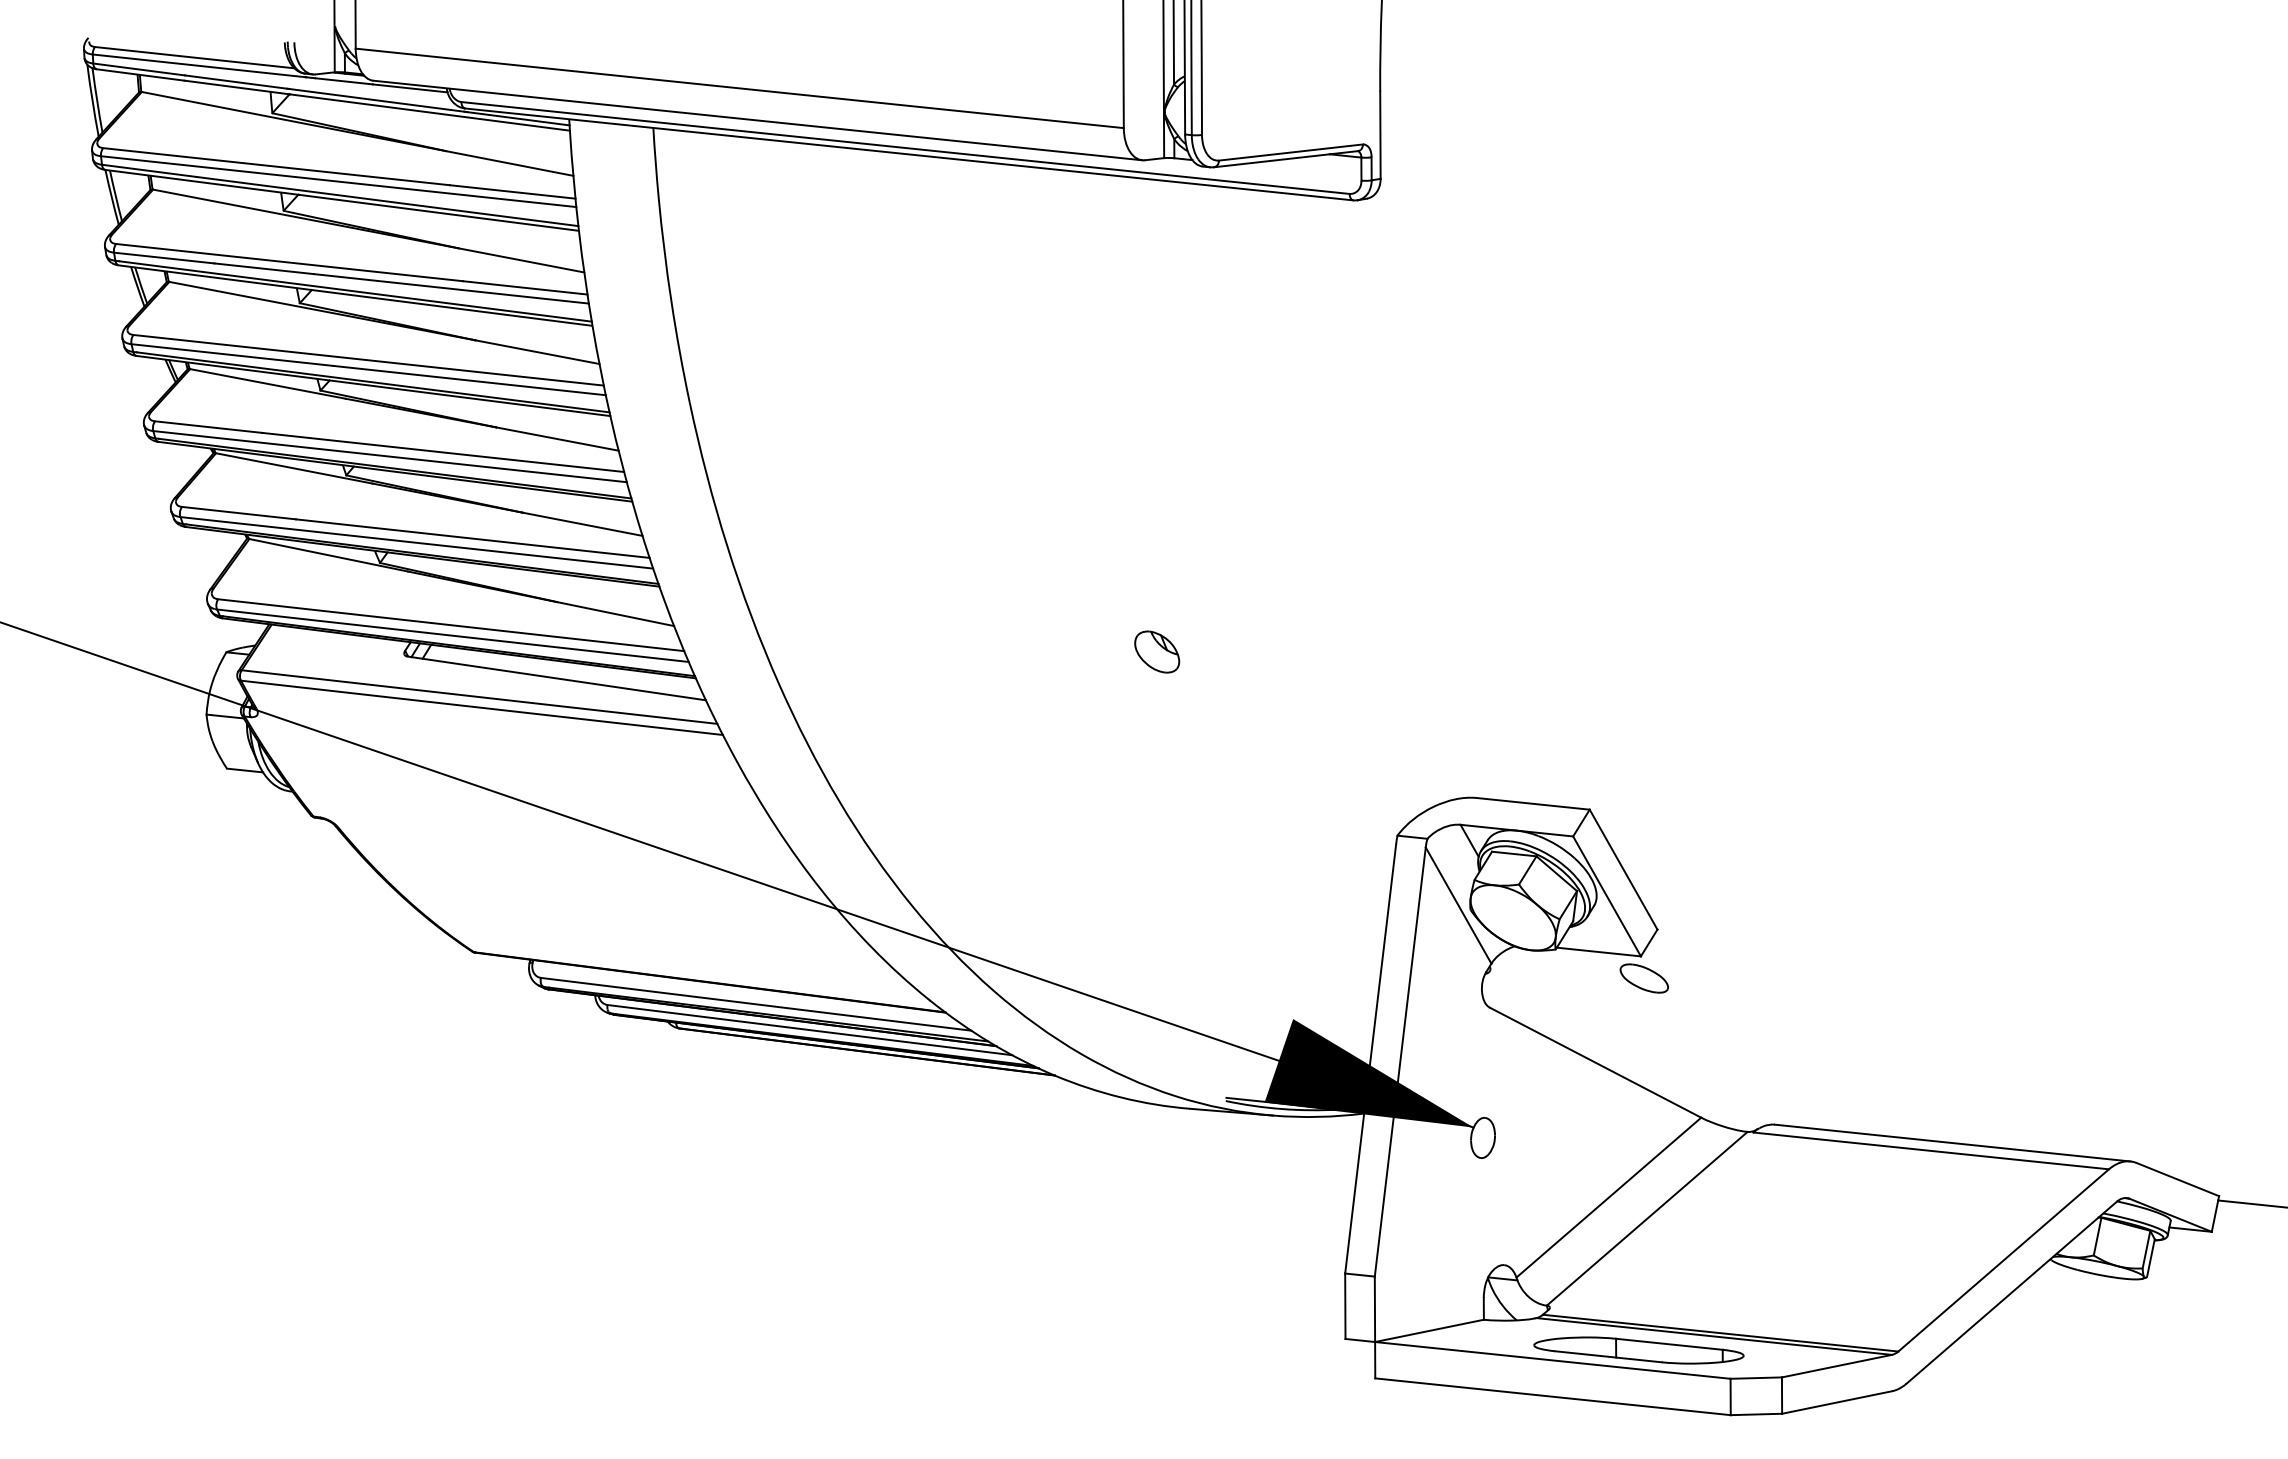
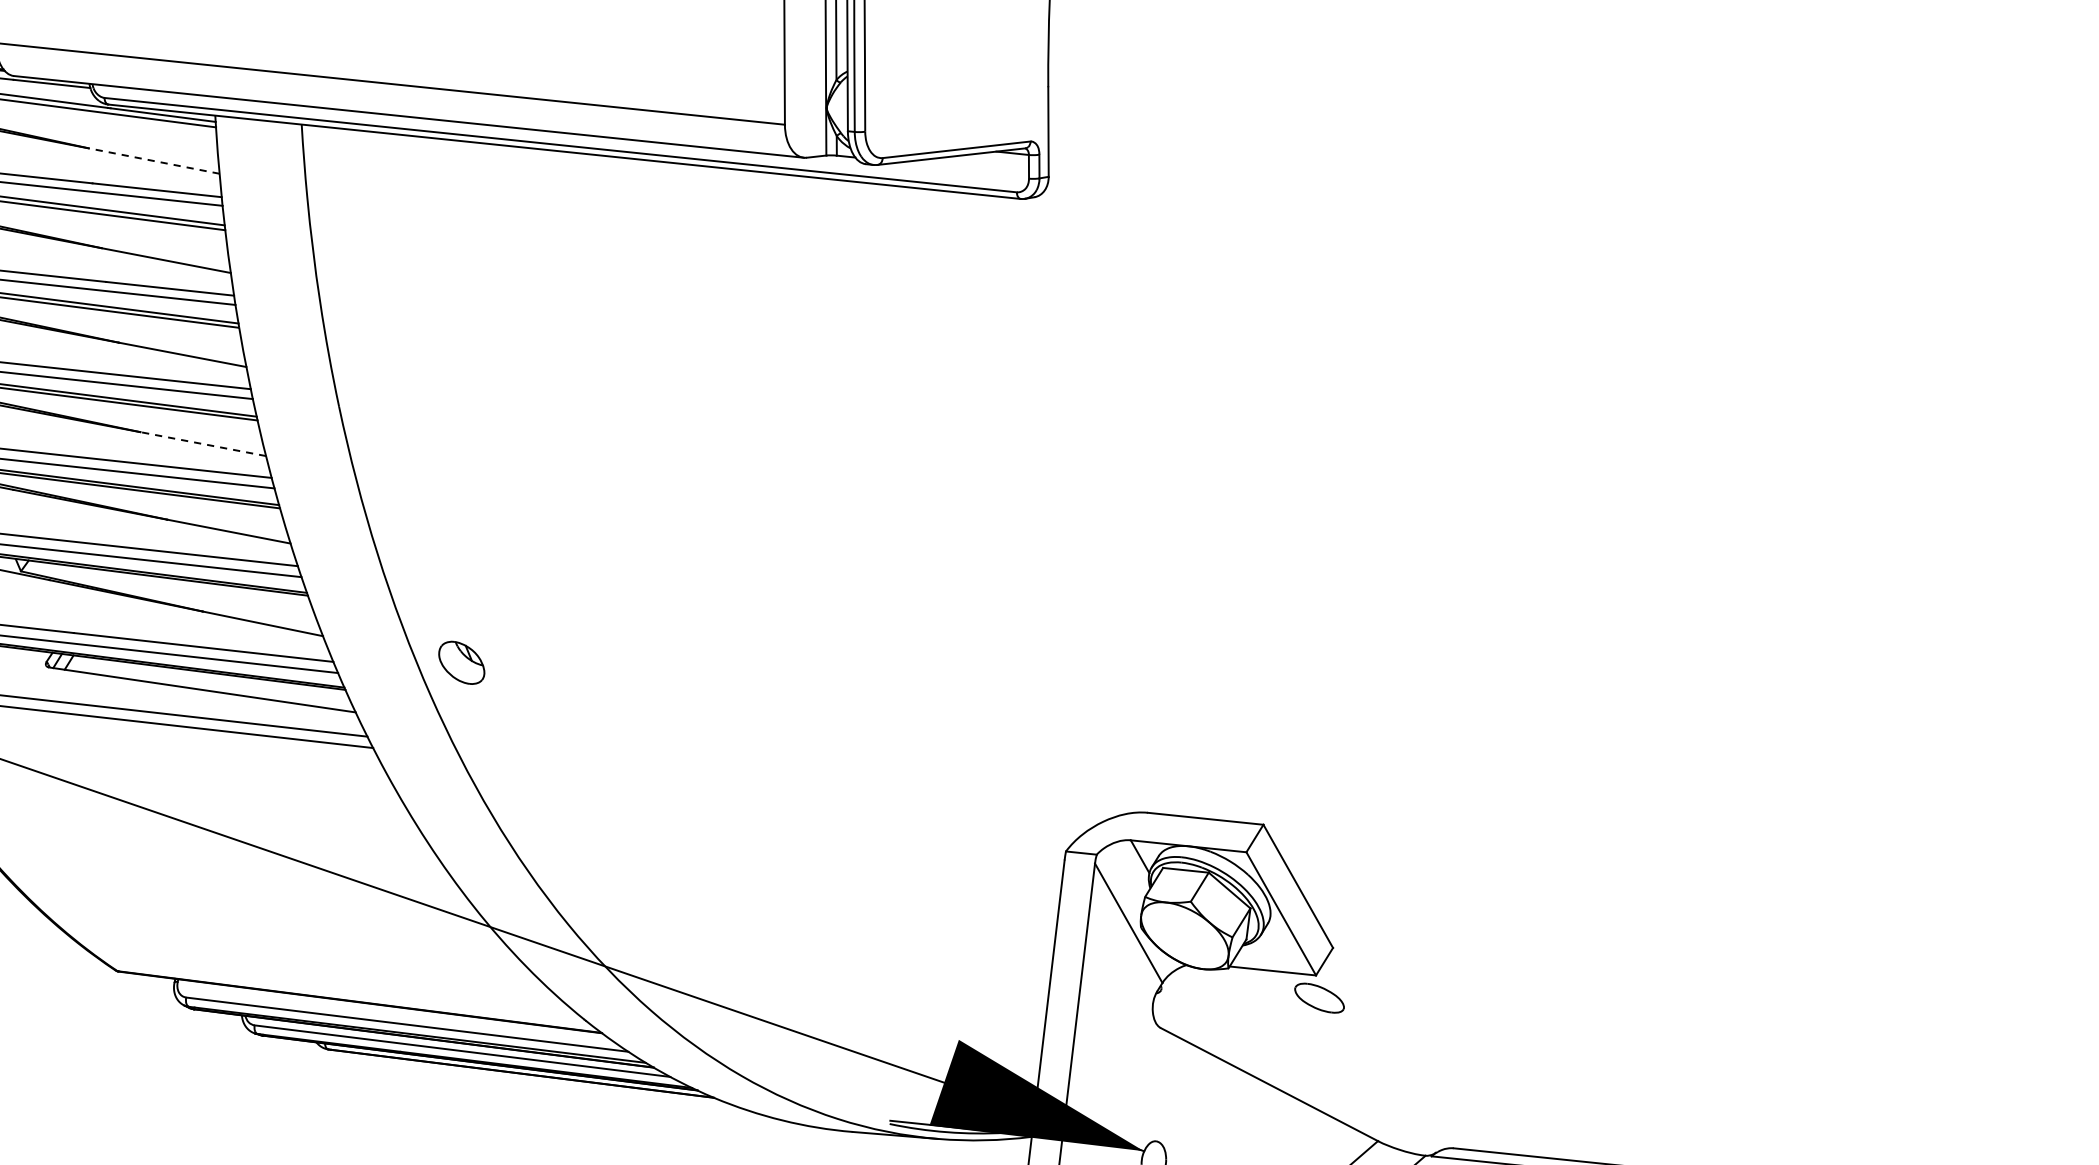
line: (509, 163) -> (153, 161), solid -> dashed
line: (556, 438) -> (202, 443), solid -> dashed
part: (1157, 651) -> (462, 662), moved

